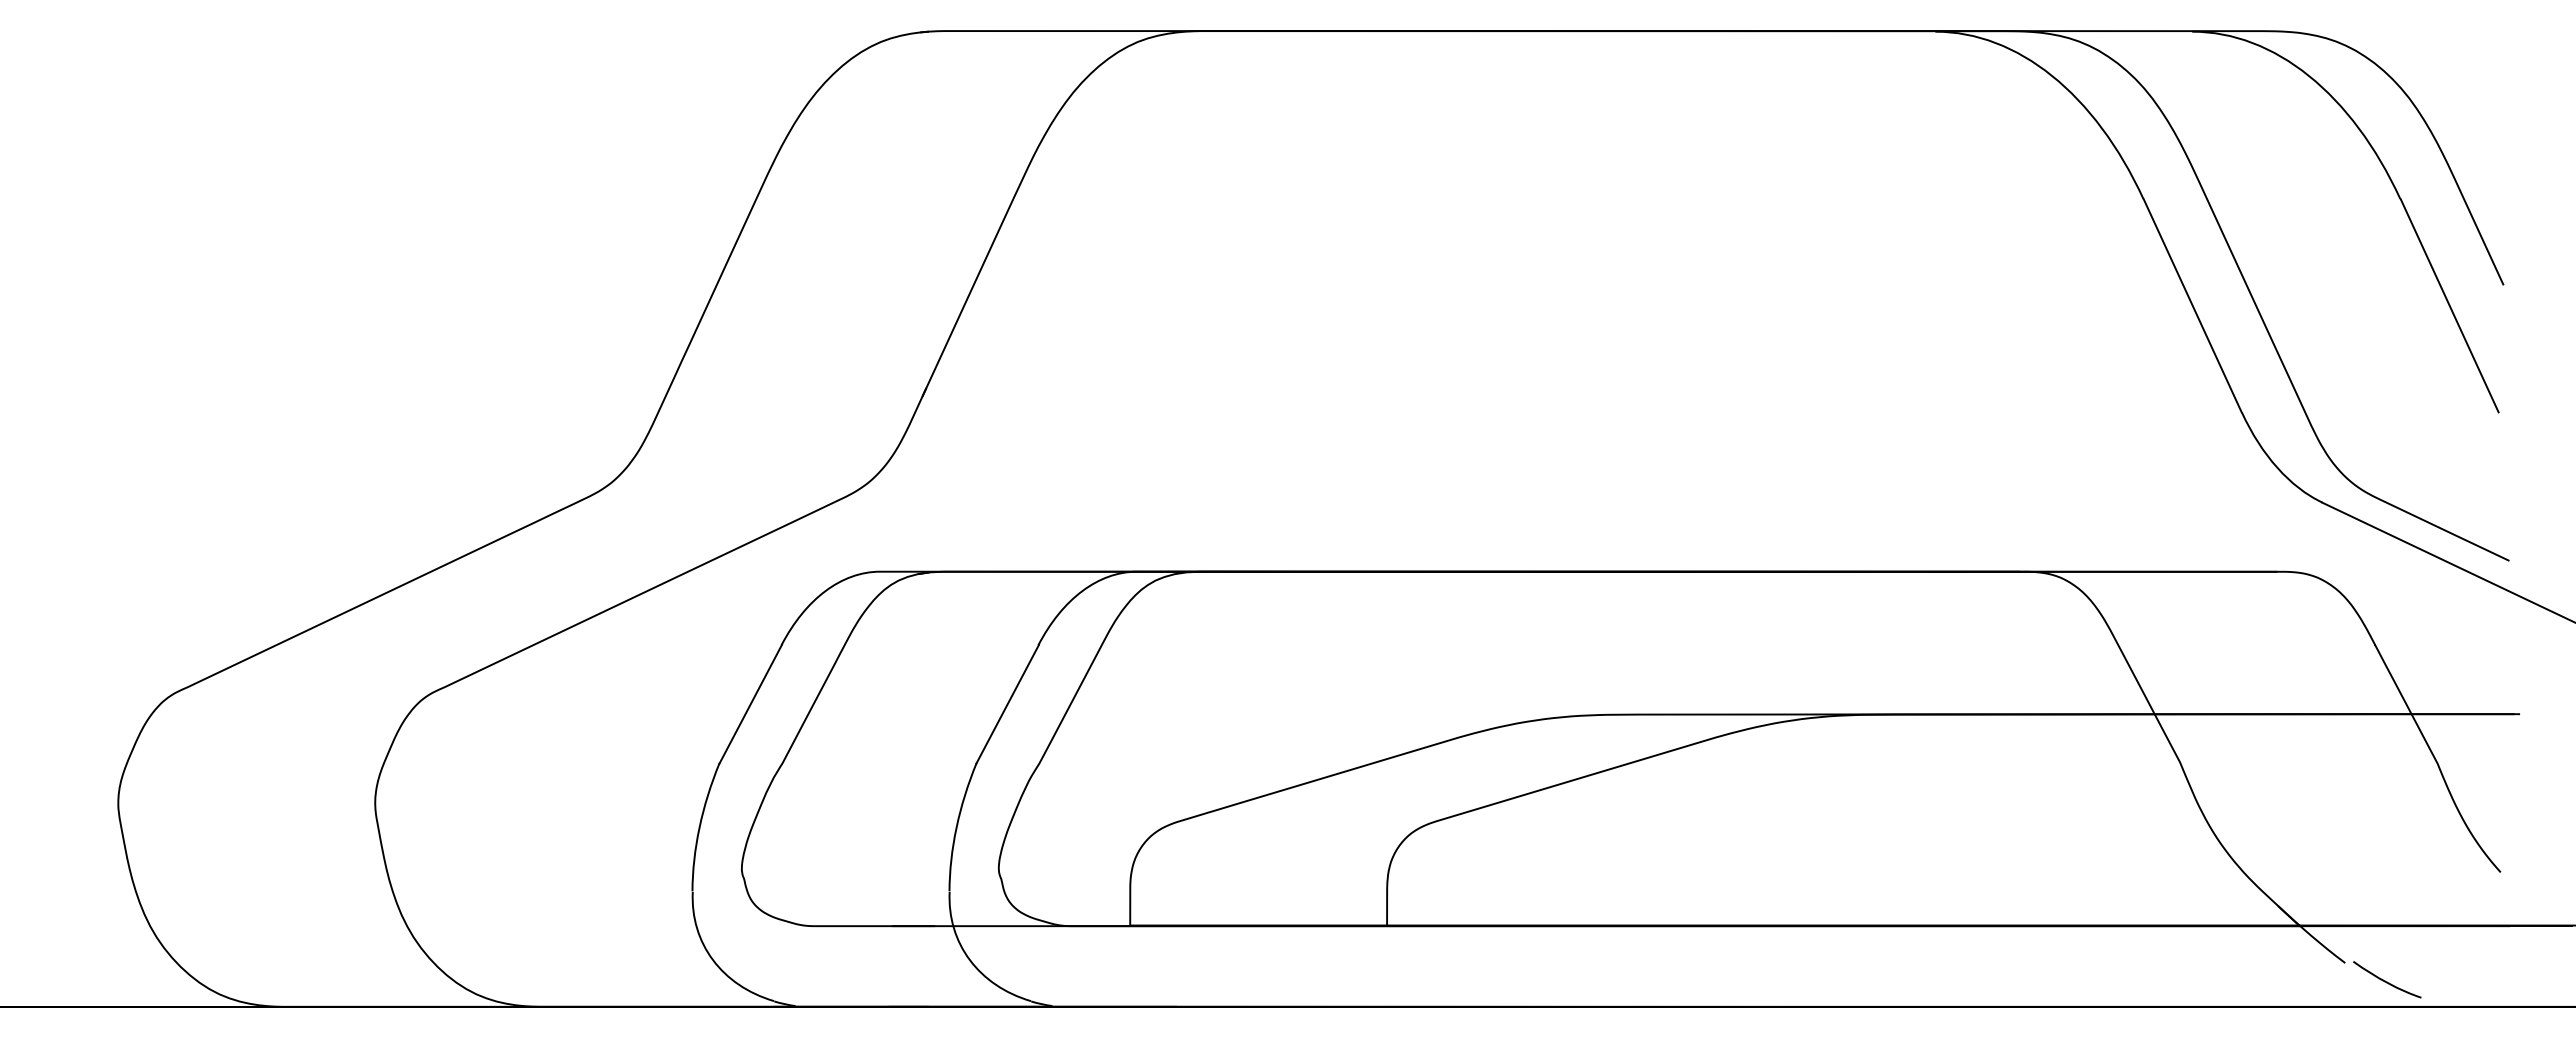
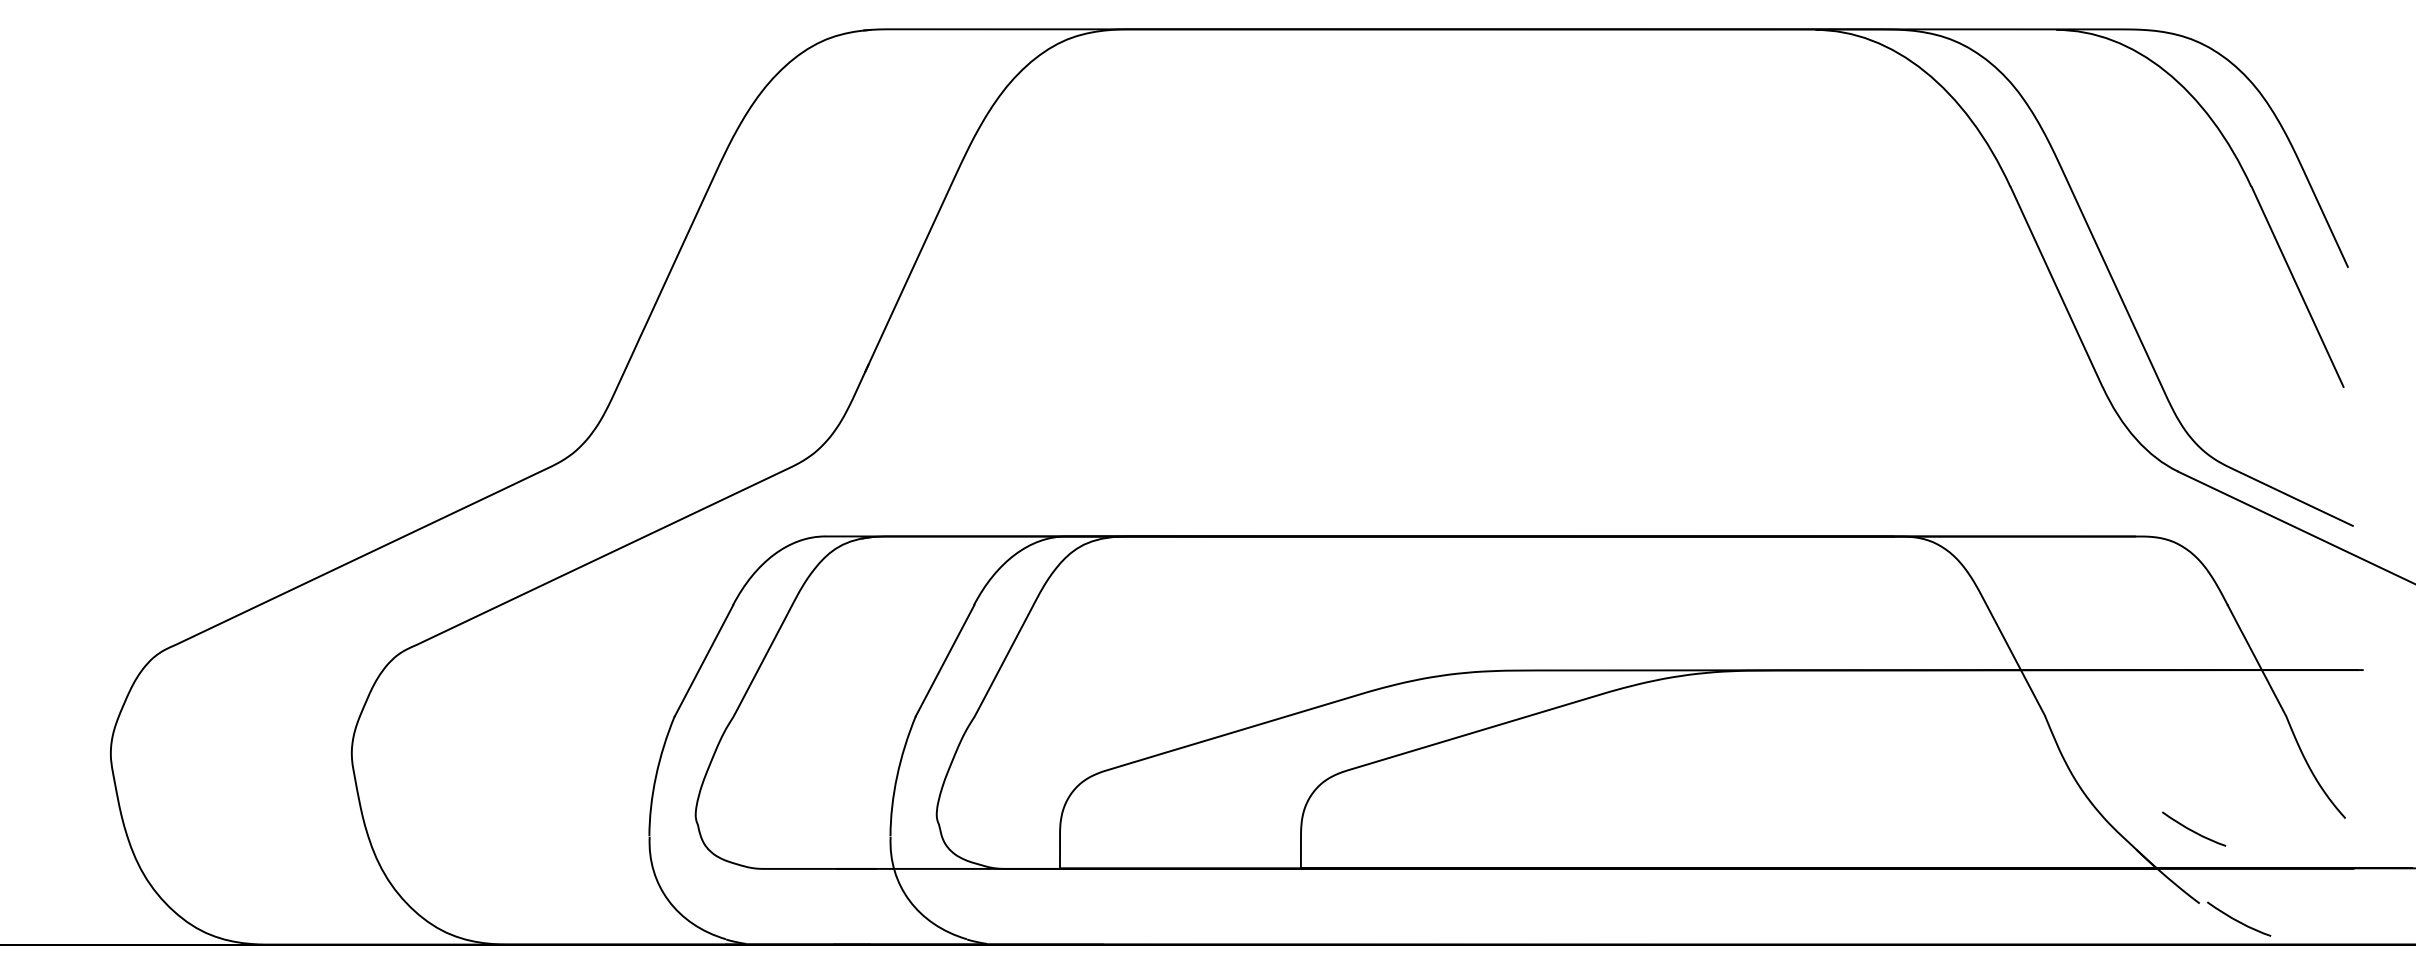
curve: (2339, 885) -> (2194, 830), added

